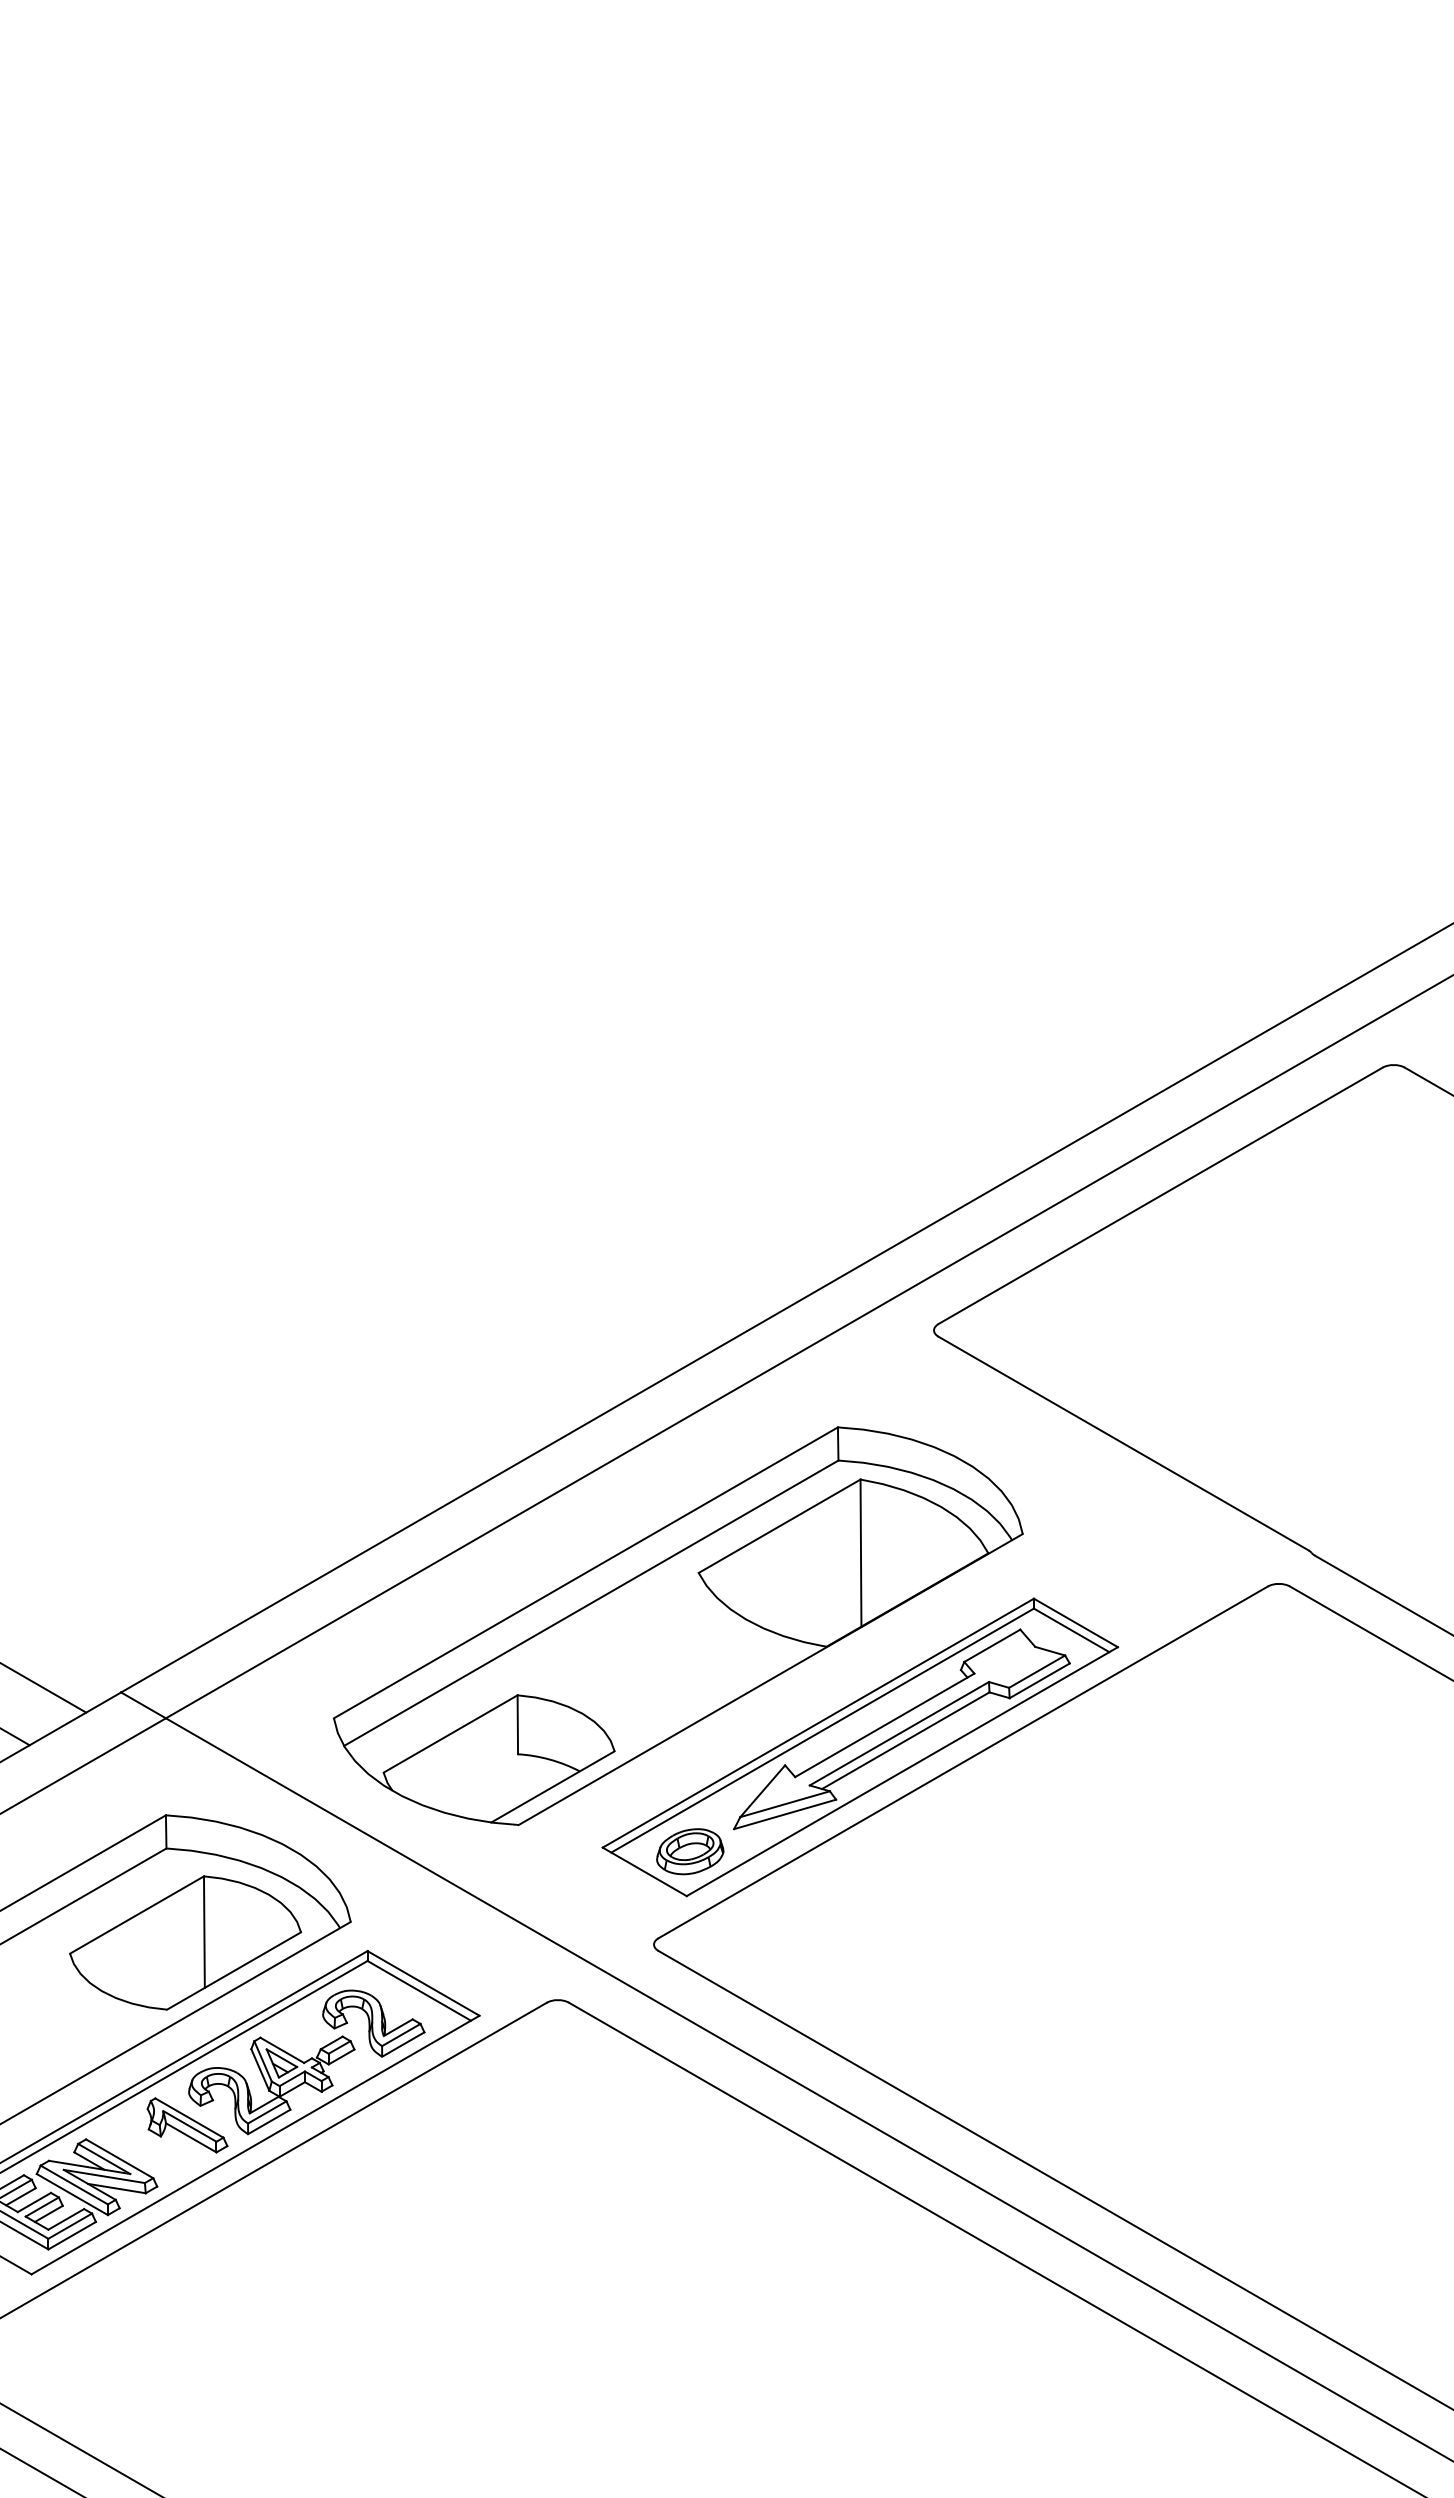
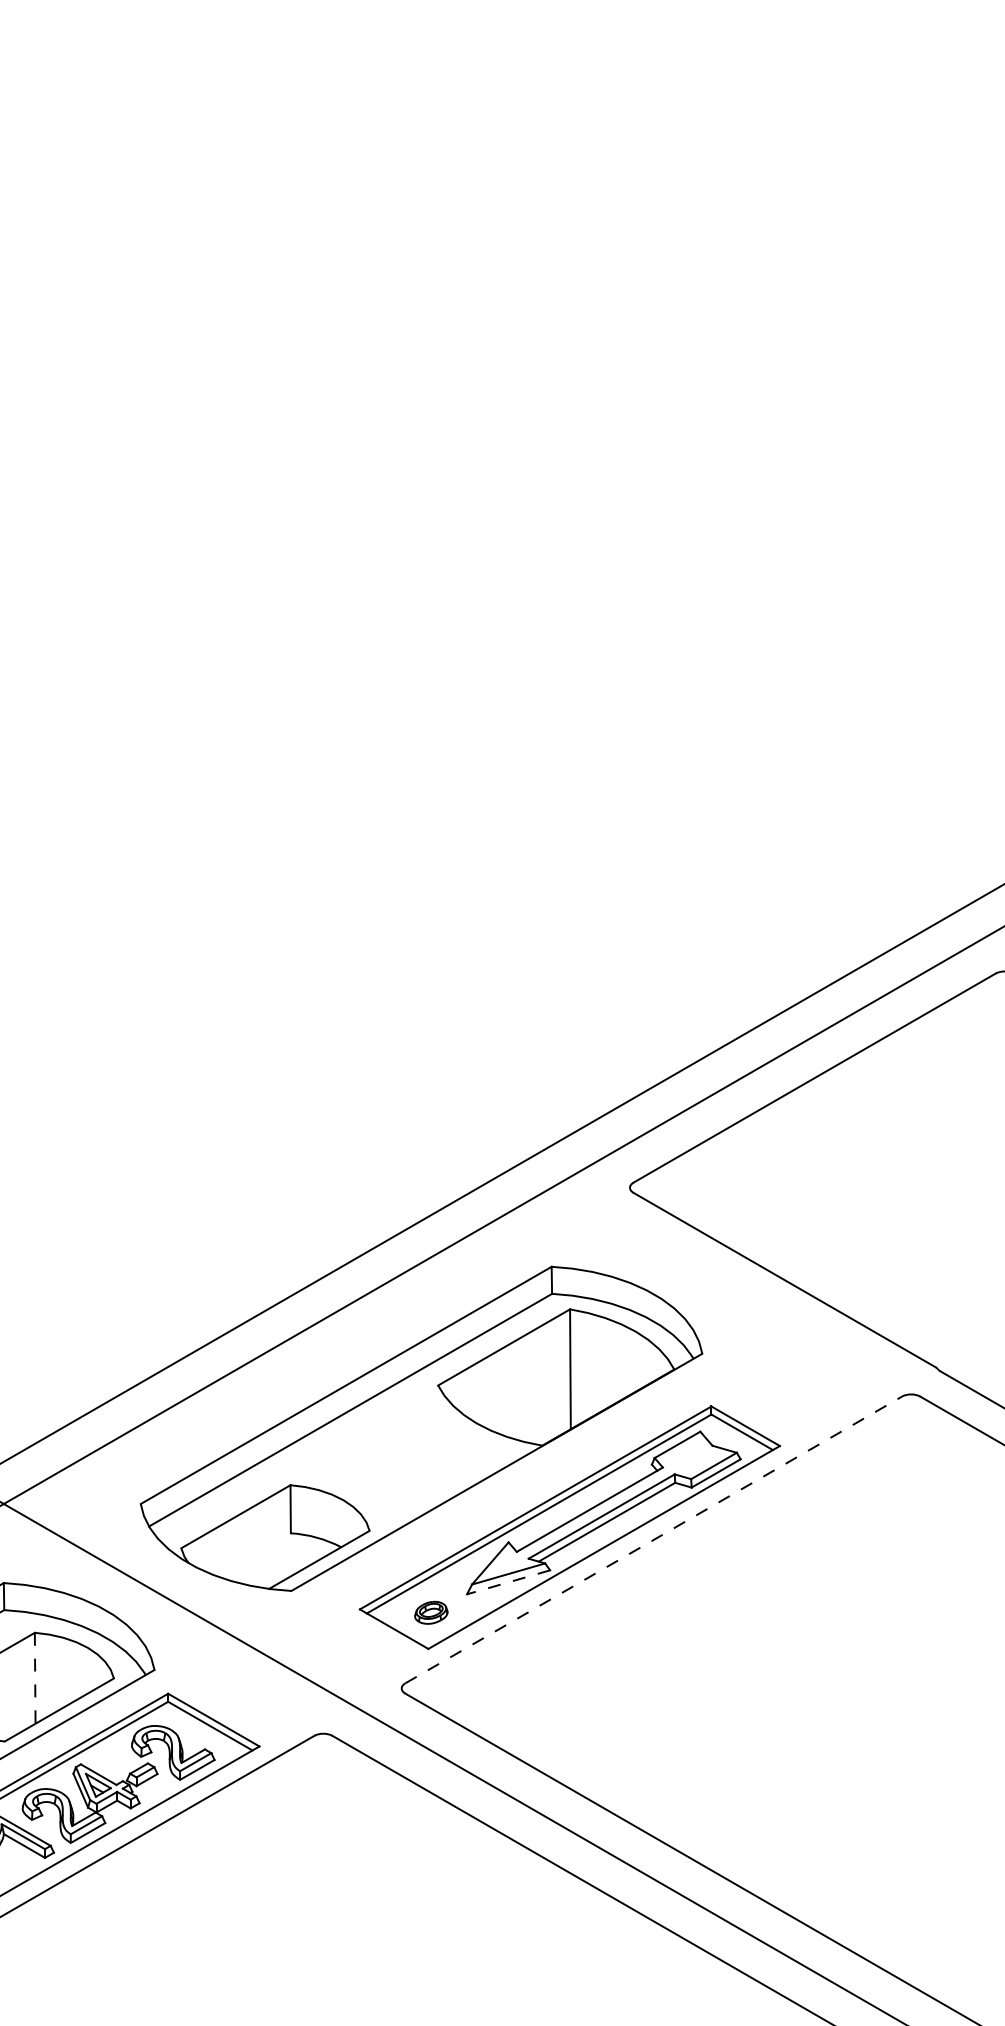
line: (963, 1762) -> (654, 1540), solid -> dashed
line: (784, 1814) -> (508, 1582), solid -> dashed
part: (690, 1851) -> (431, 1612), size x0.6
line: (204, 1932) -> (35, 1678), solid -> dashed

